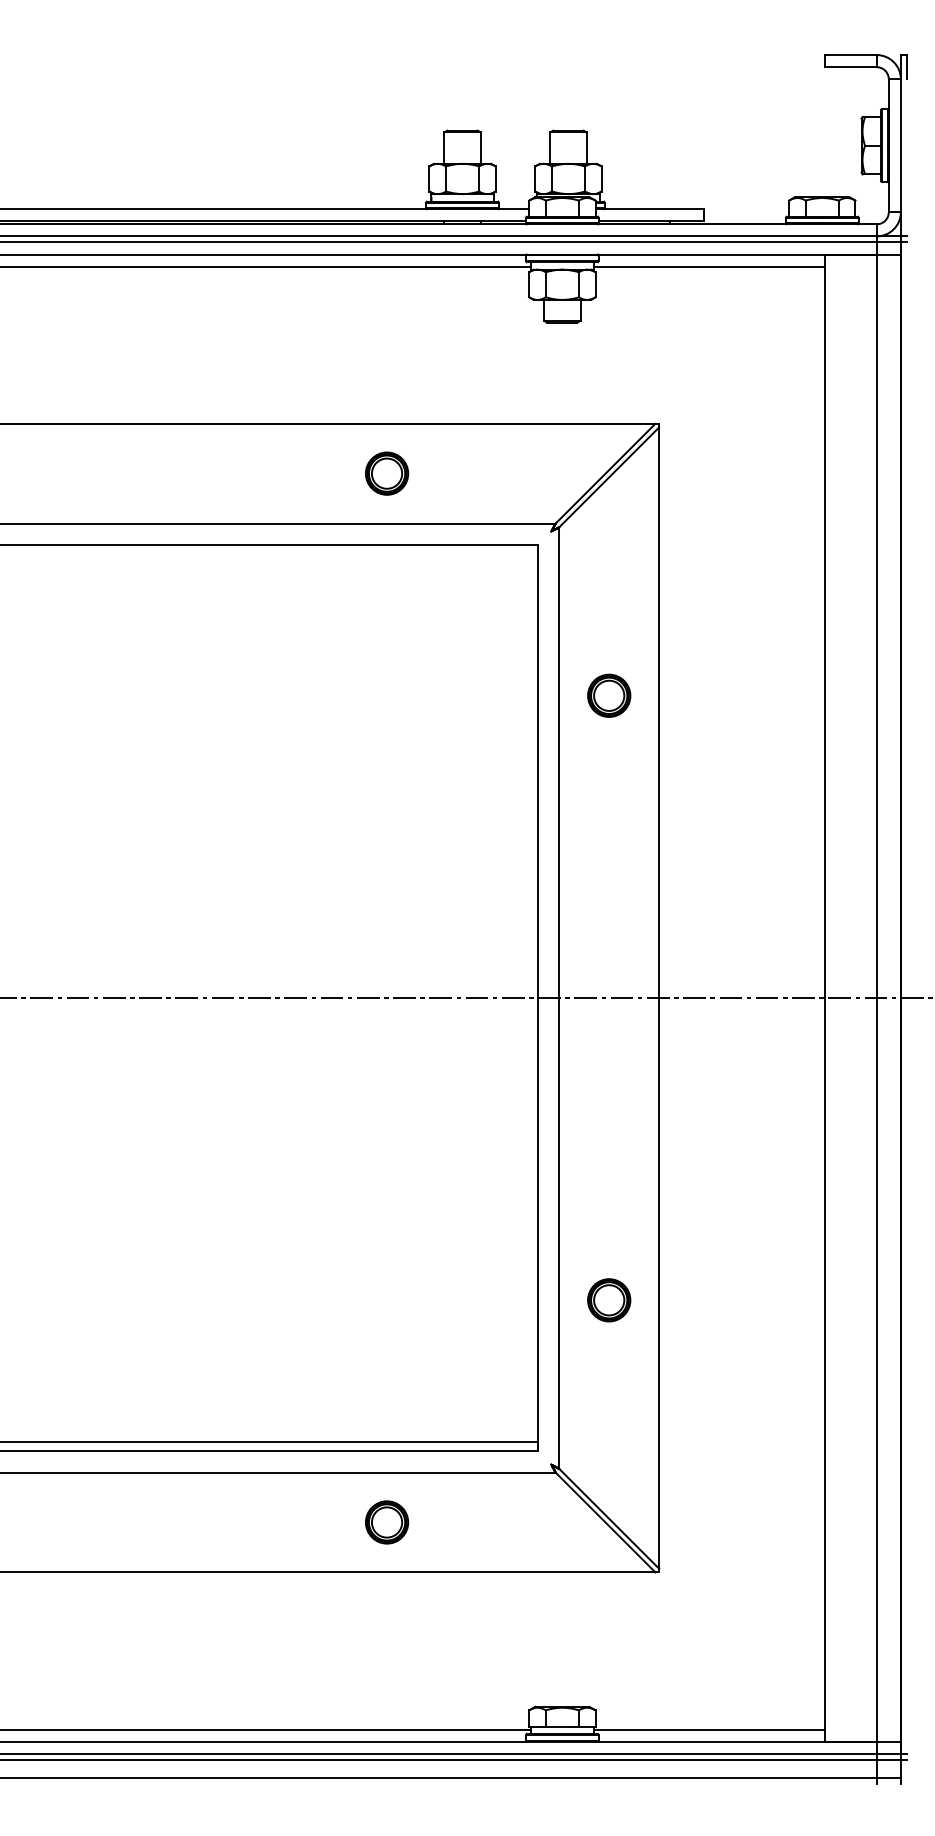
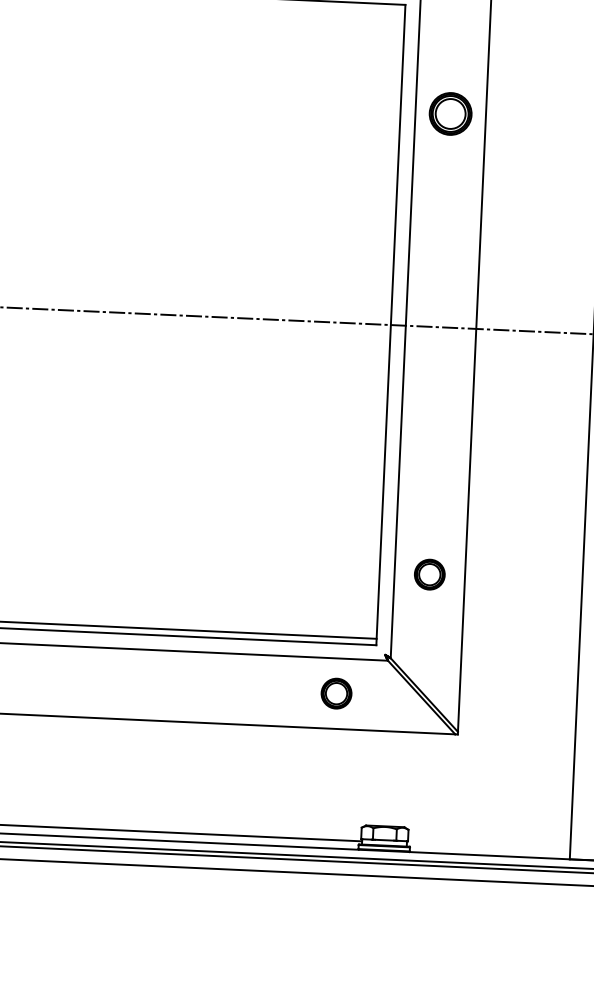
part: (609, 695) -> (450, 113), size x1.4
part: (609, 1300) -> (430, 574), moved
part: (387, 1522) -> (336, 693), moved
line: (709, 1729) -> (488, 847), removed

